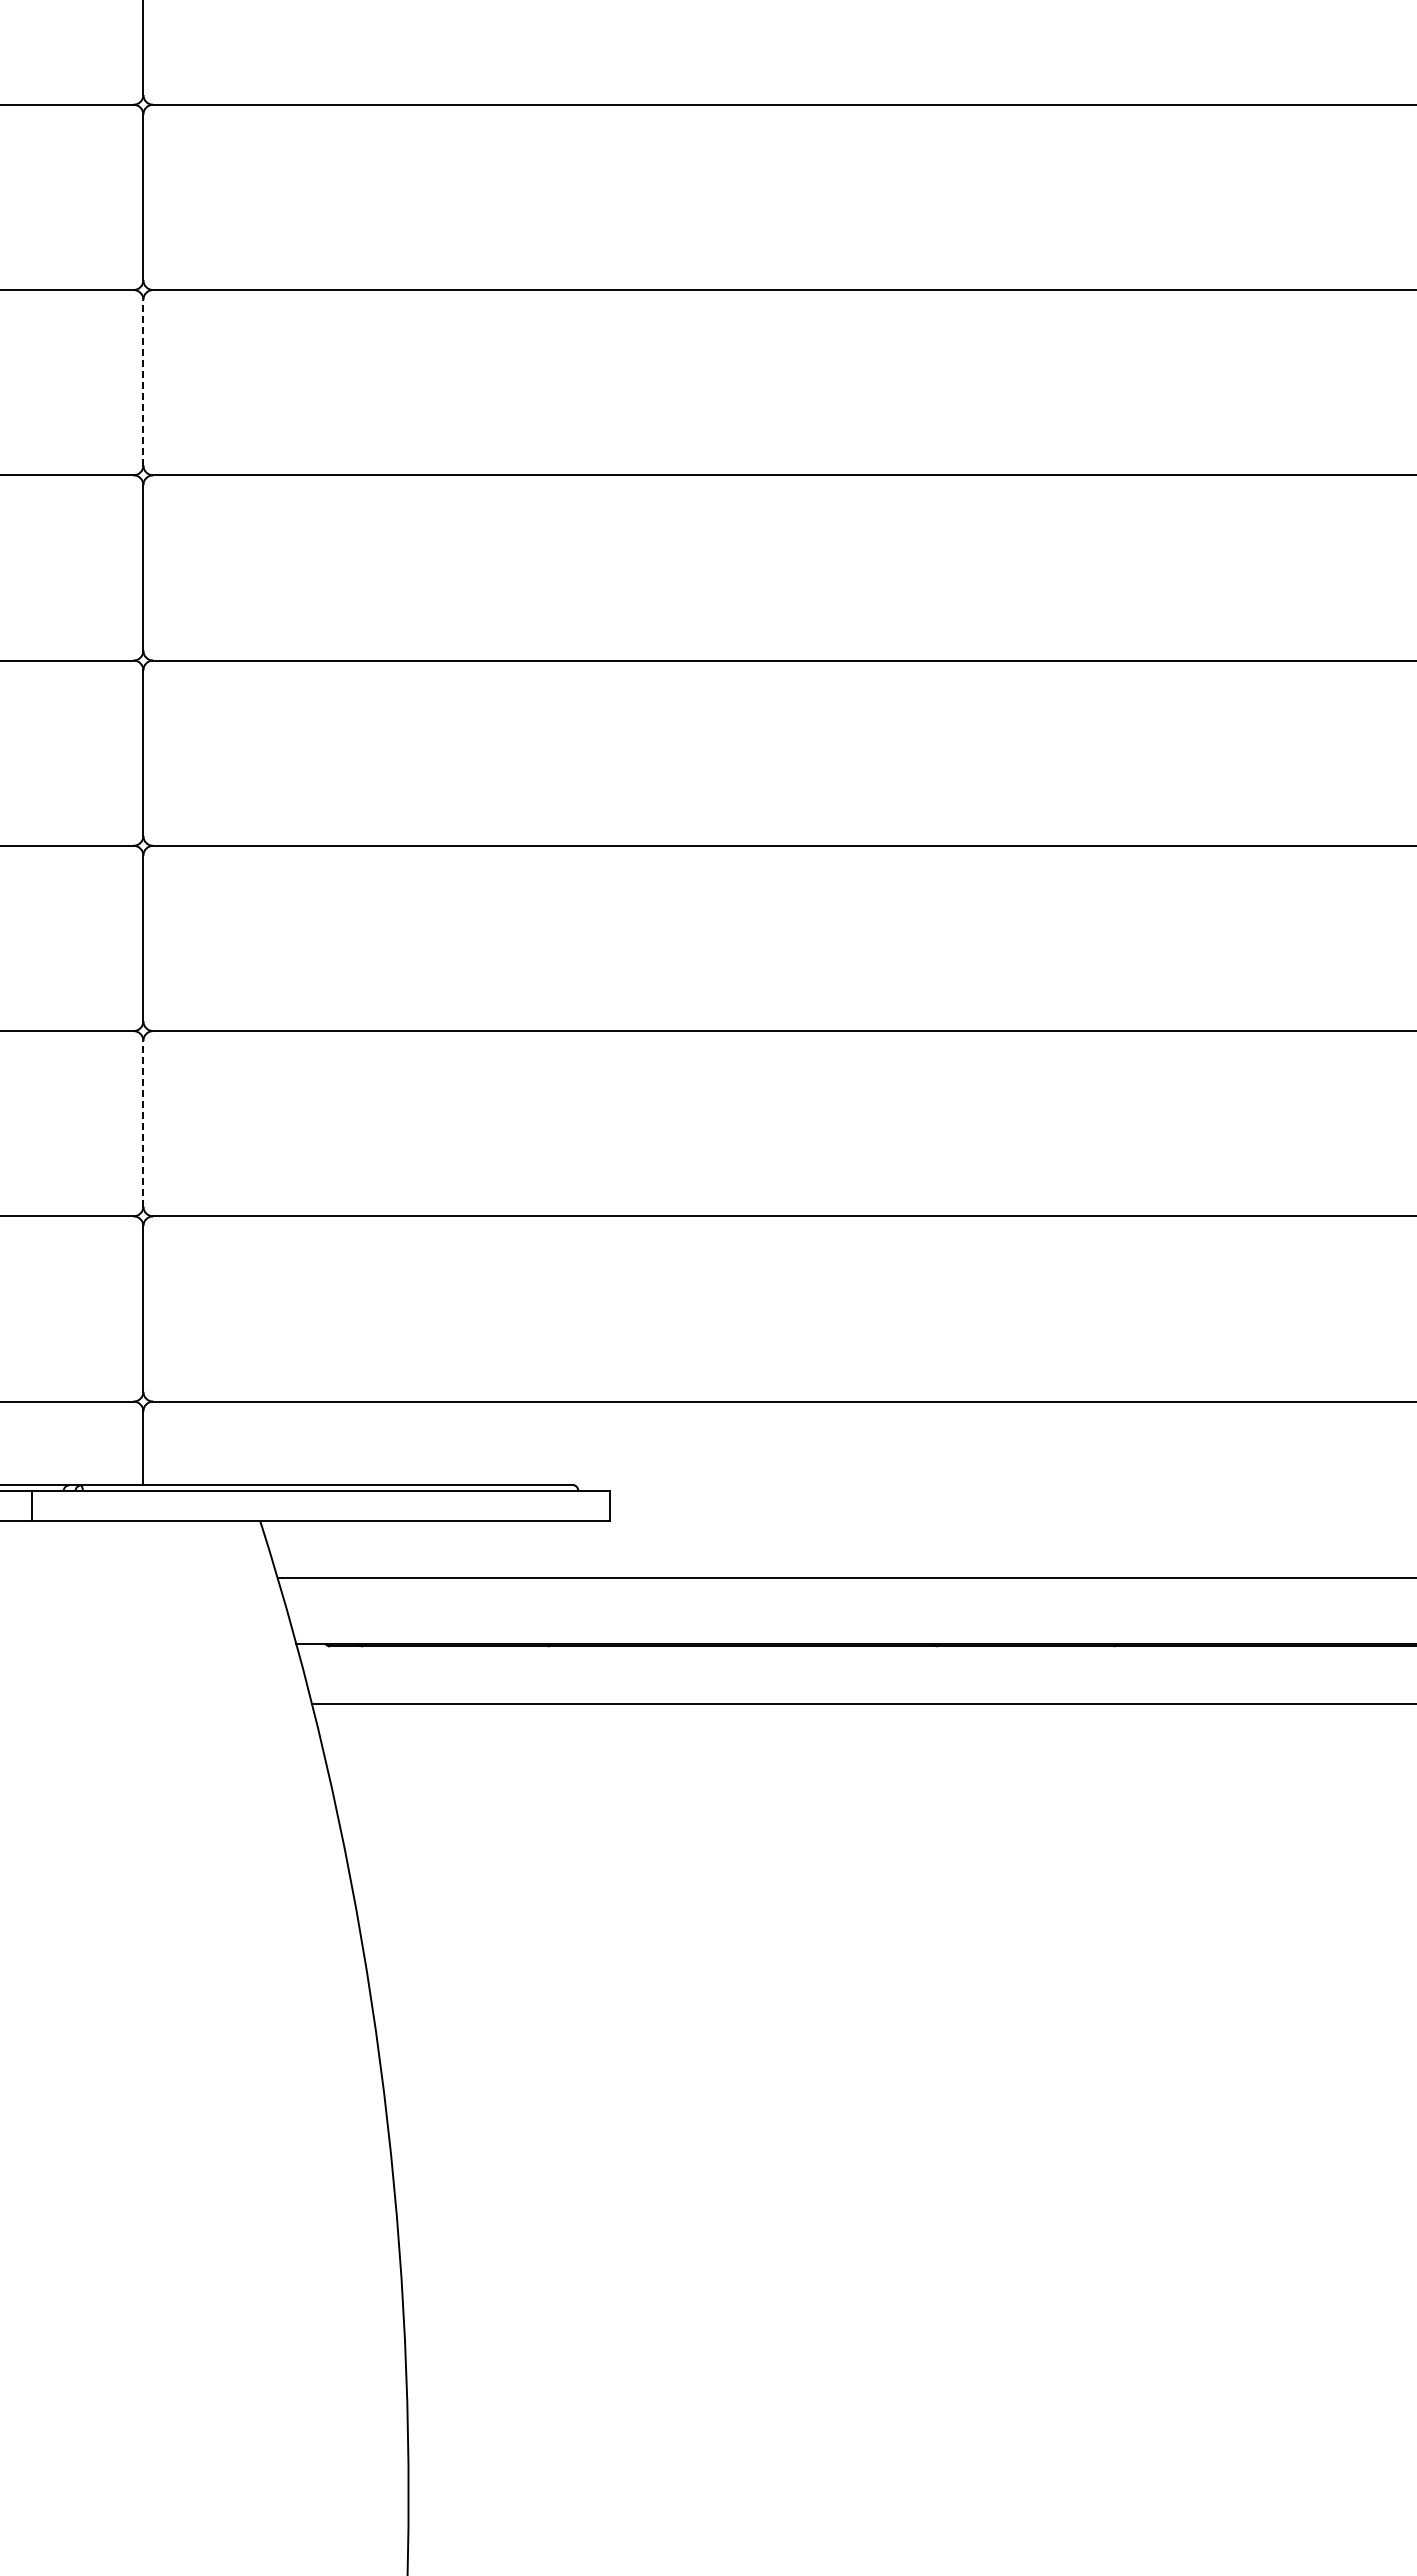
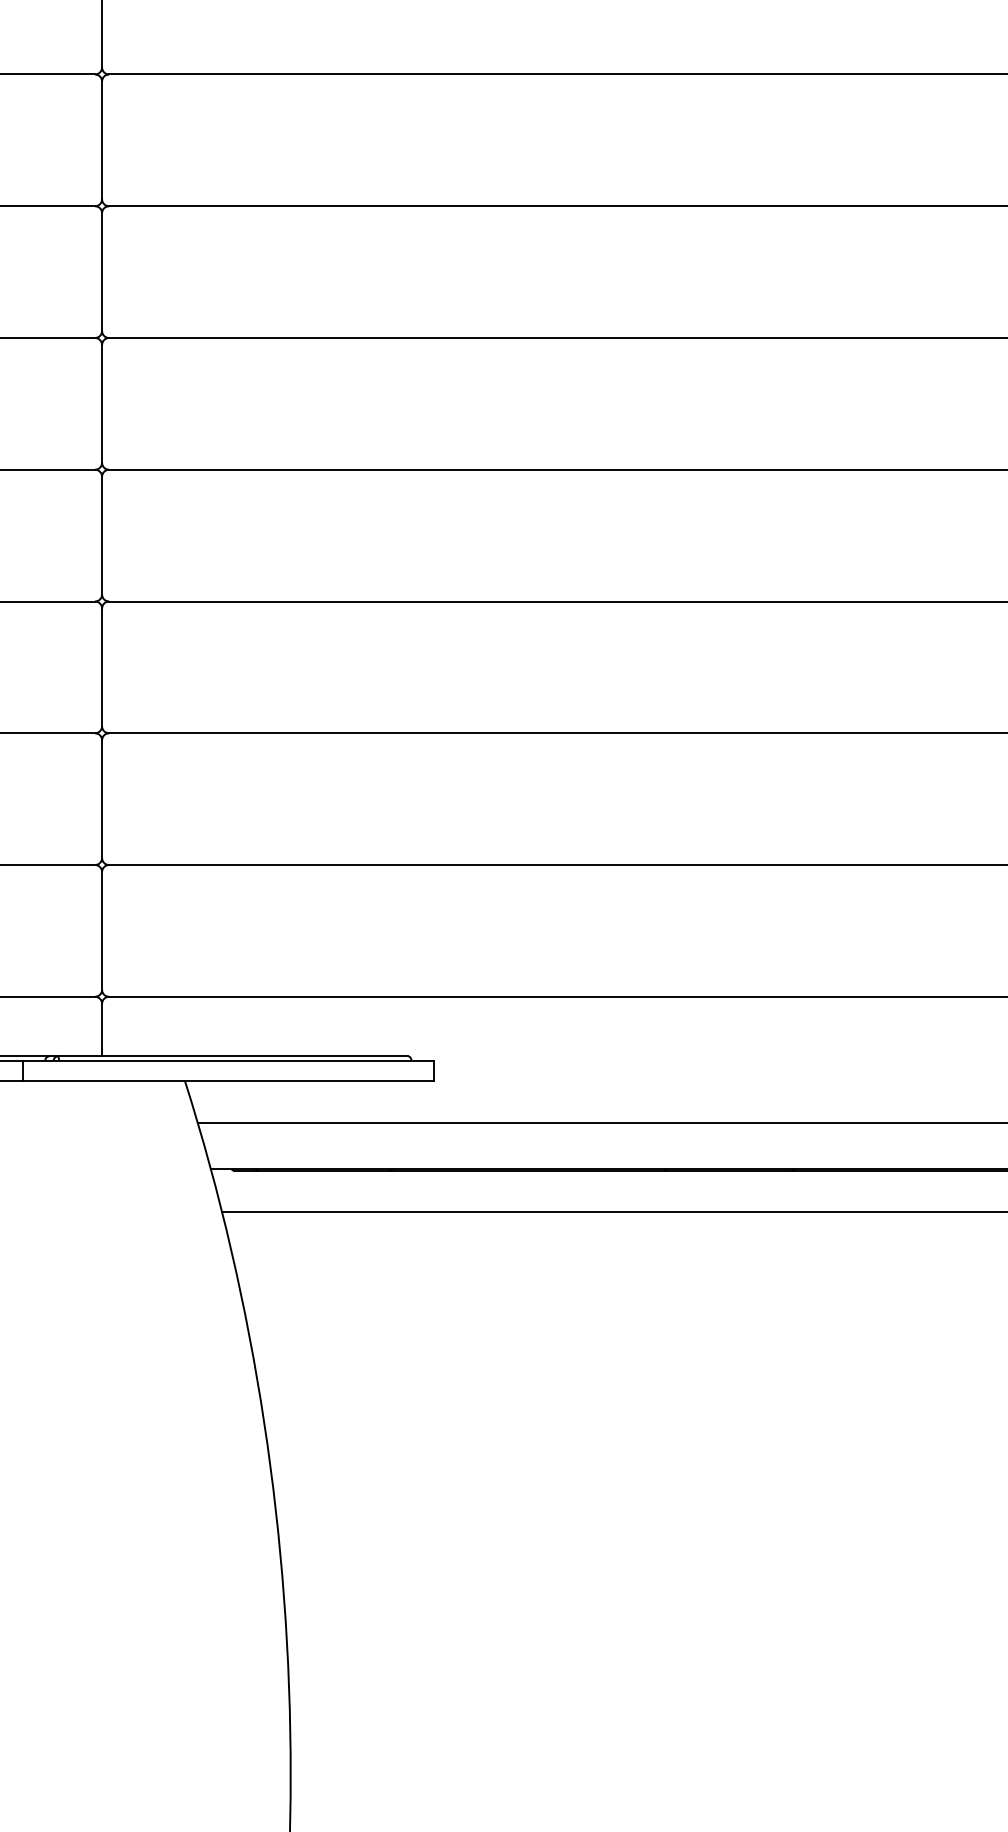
line: (143, 382) -> (102, 272), dashed -> solid
line: (143, 1123) -> (102, 799), dashed -> solid

